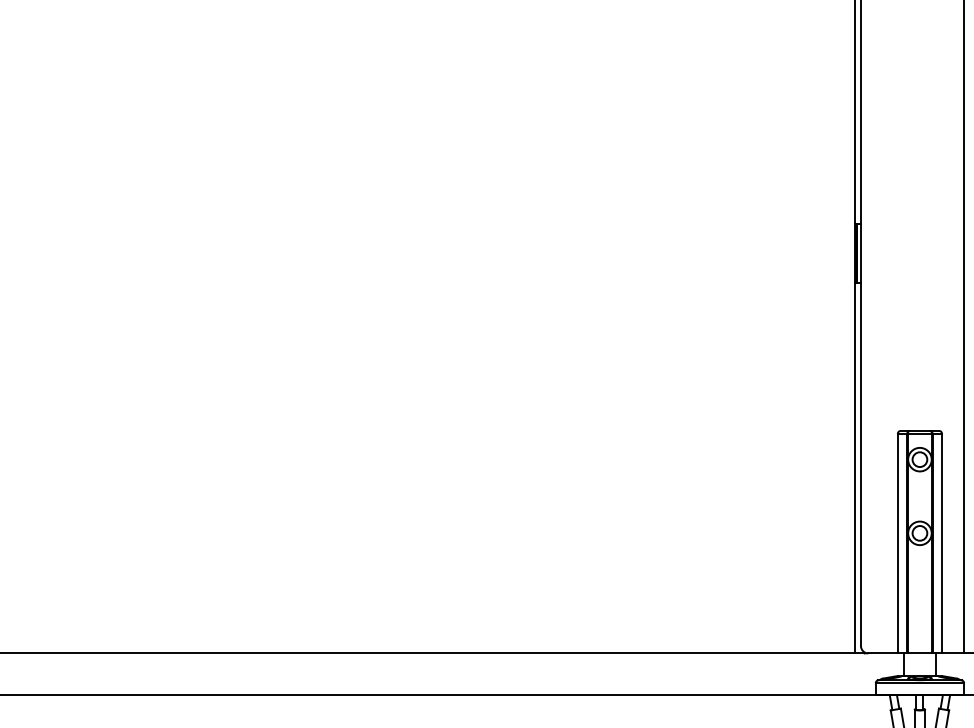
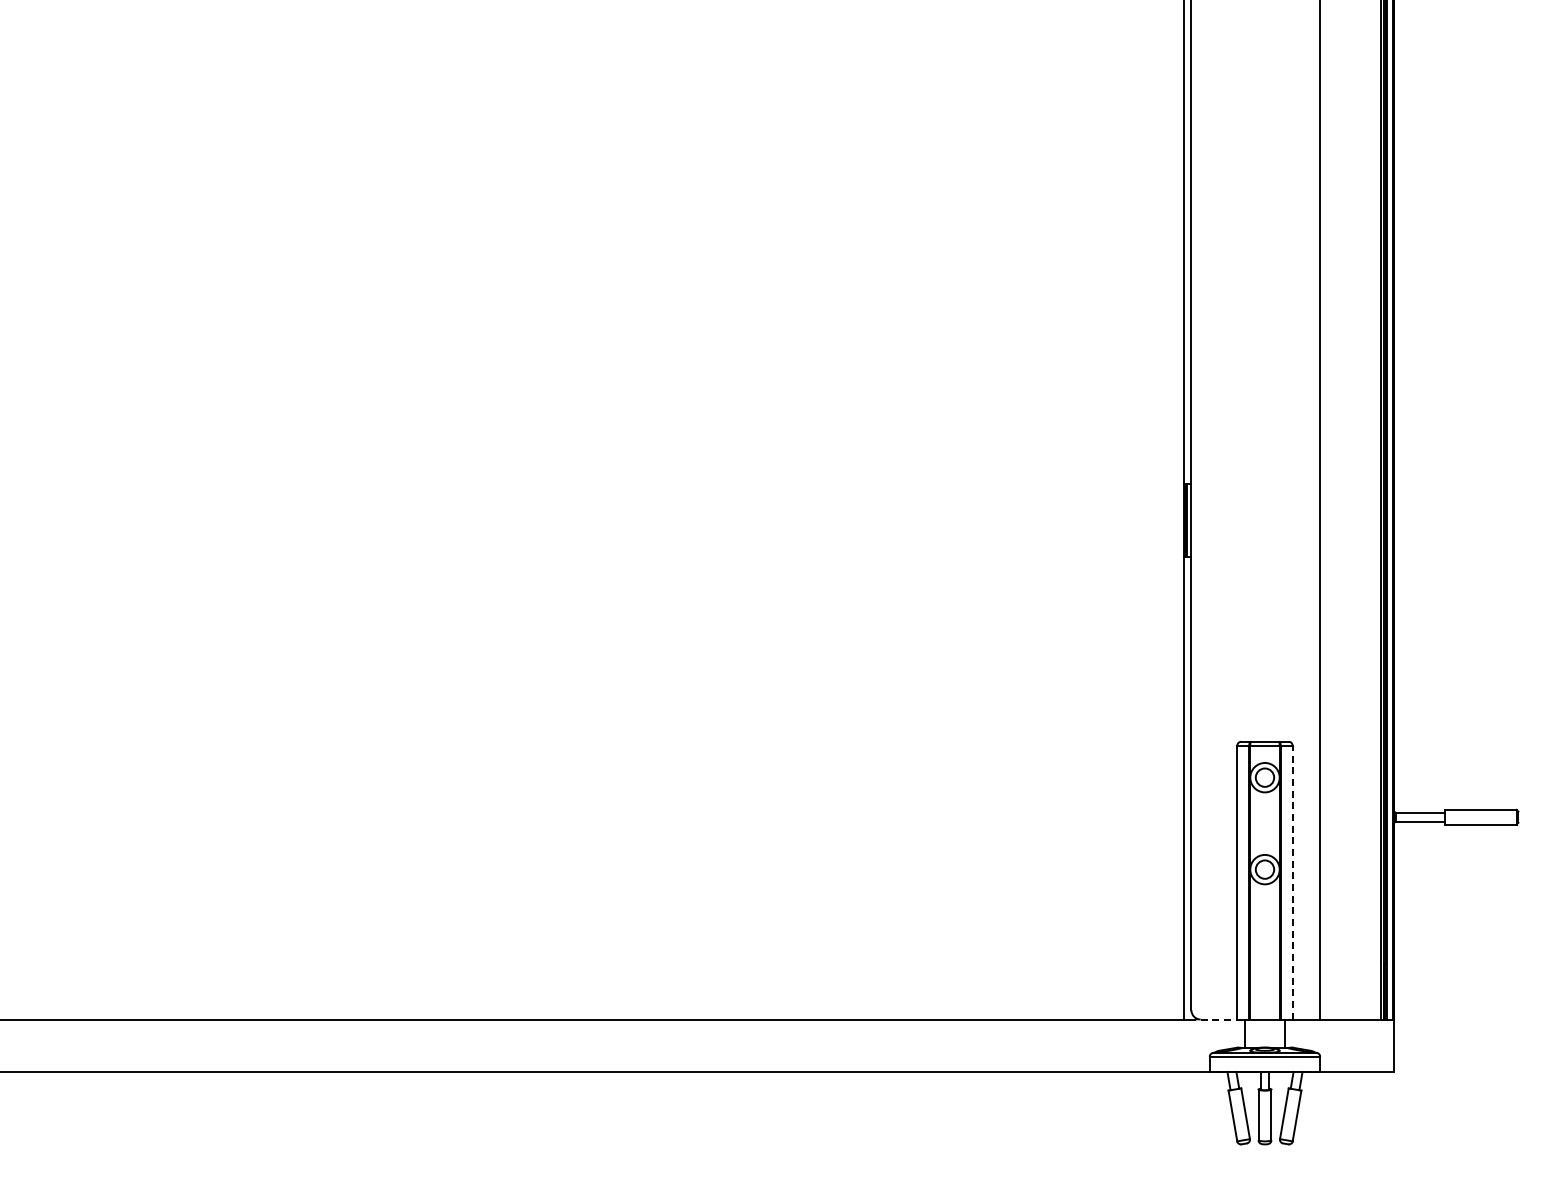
line: (941, 543) -> (1292, 882), solid -> dashed
line: (883, 653) -> (1219, 1019), solid -> dashed

